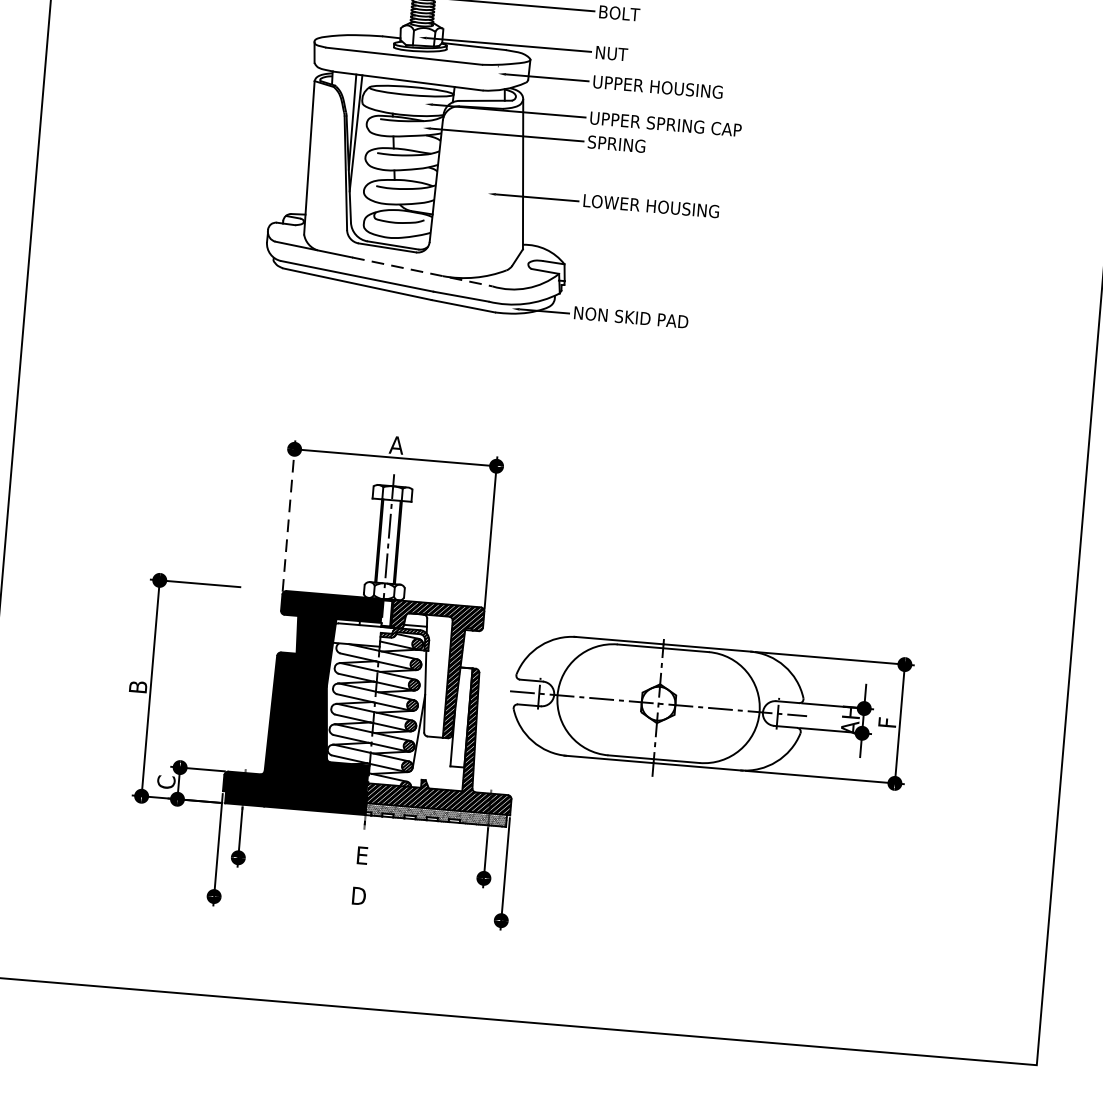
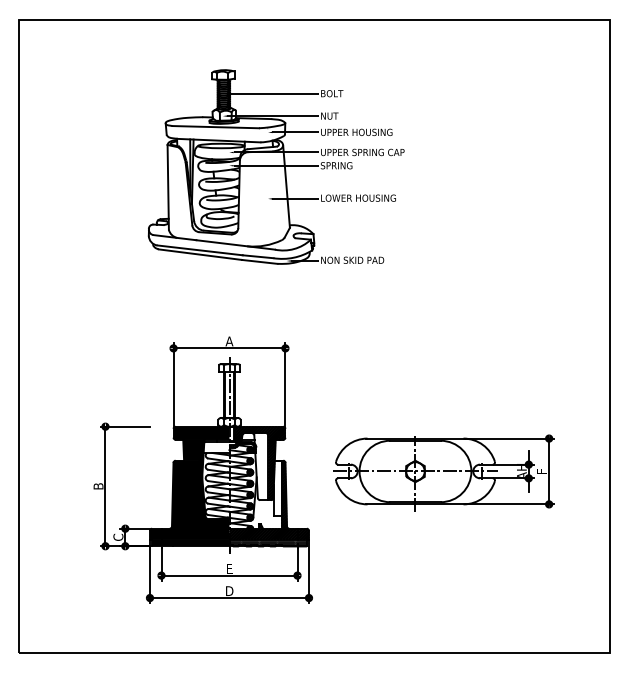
line: (422, 271) -> (235, 244), dashed -> solid
line: (288, 516) -> (173, 385), dashed -> solid
part: (709, 709) -> (443, 472), moved
line: (361, 867) -> (229, 575), added
line: (357, 909) -> (229, 598), added

